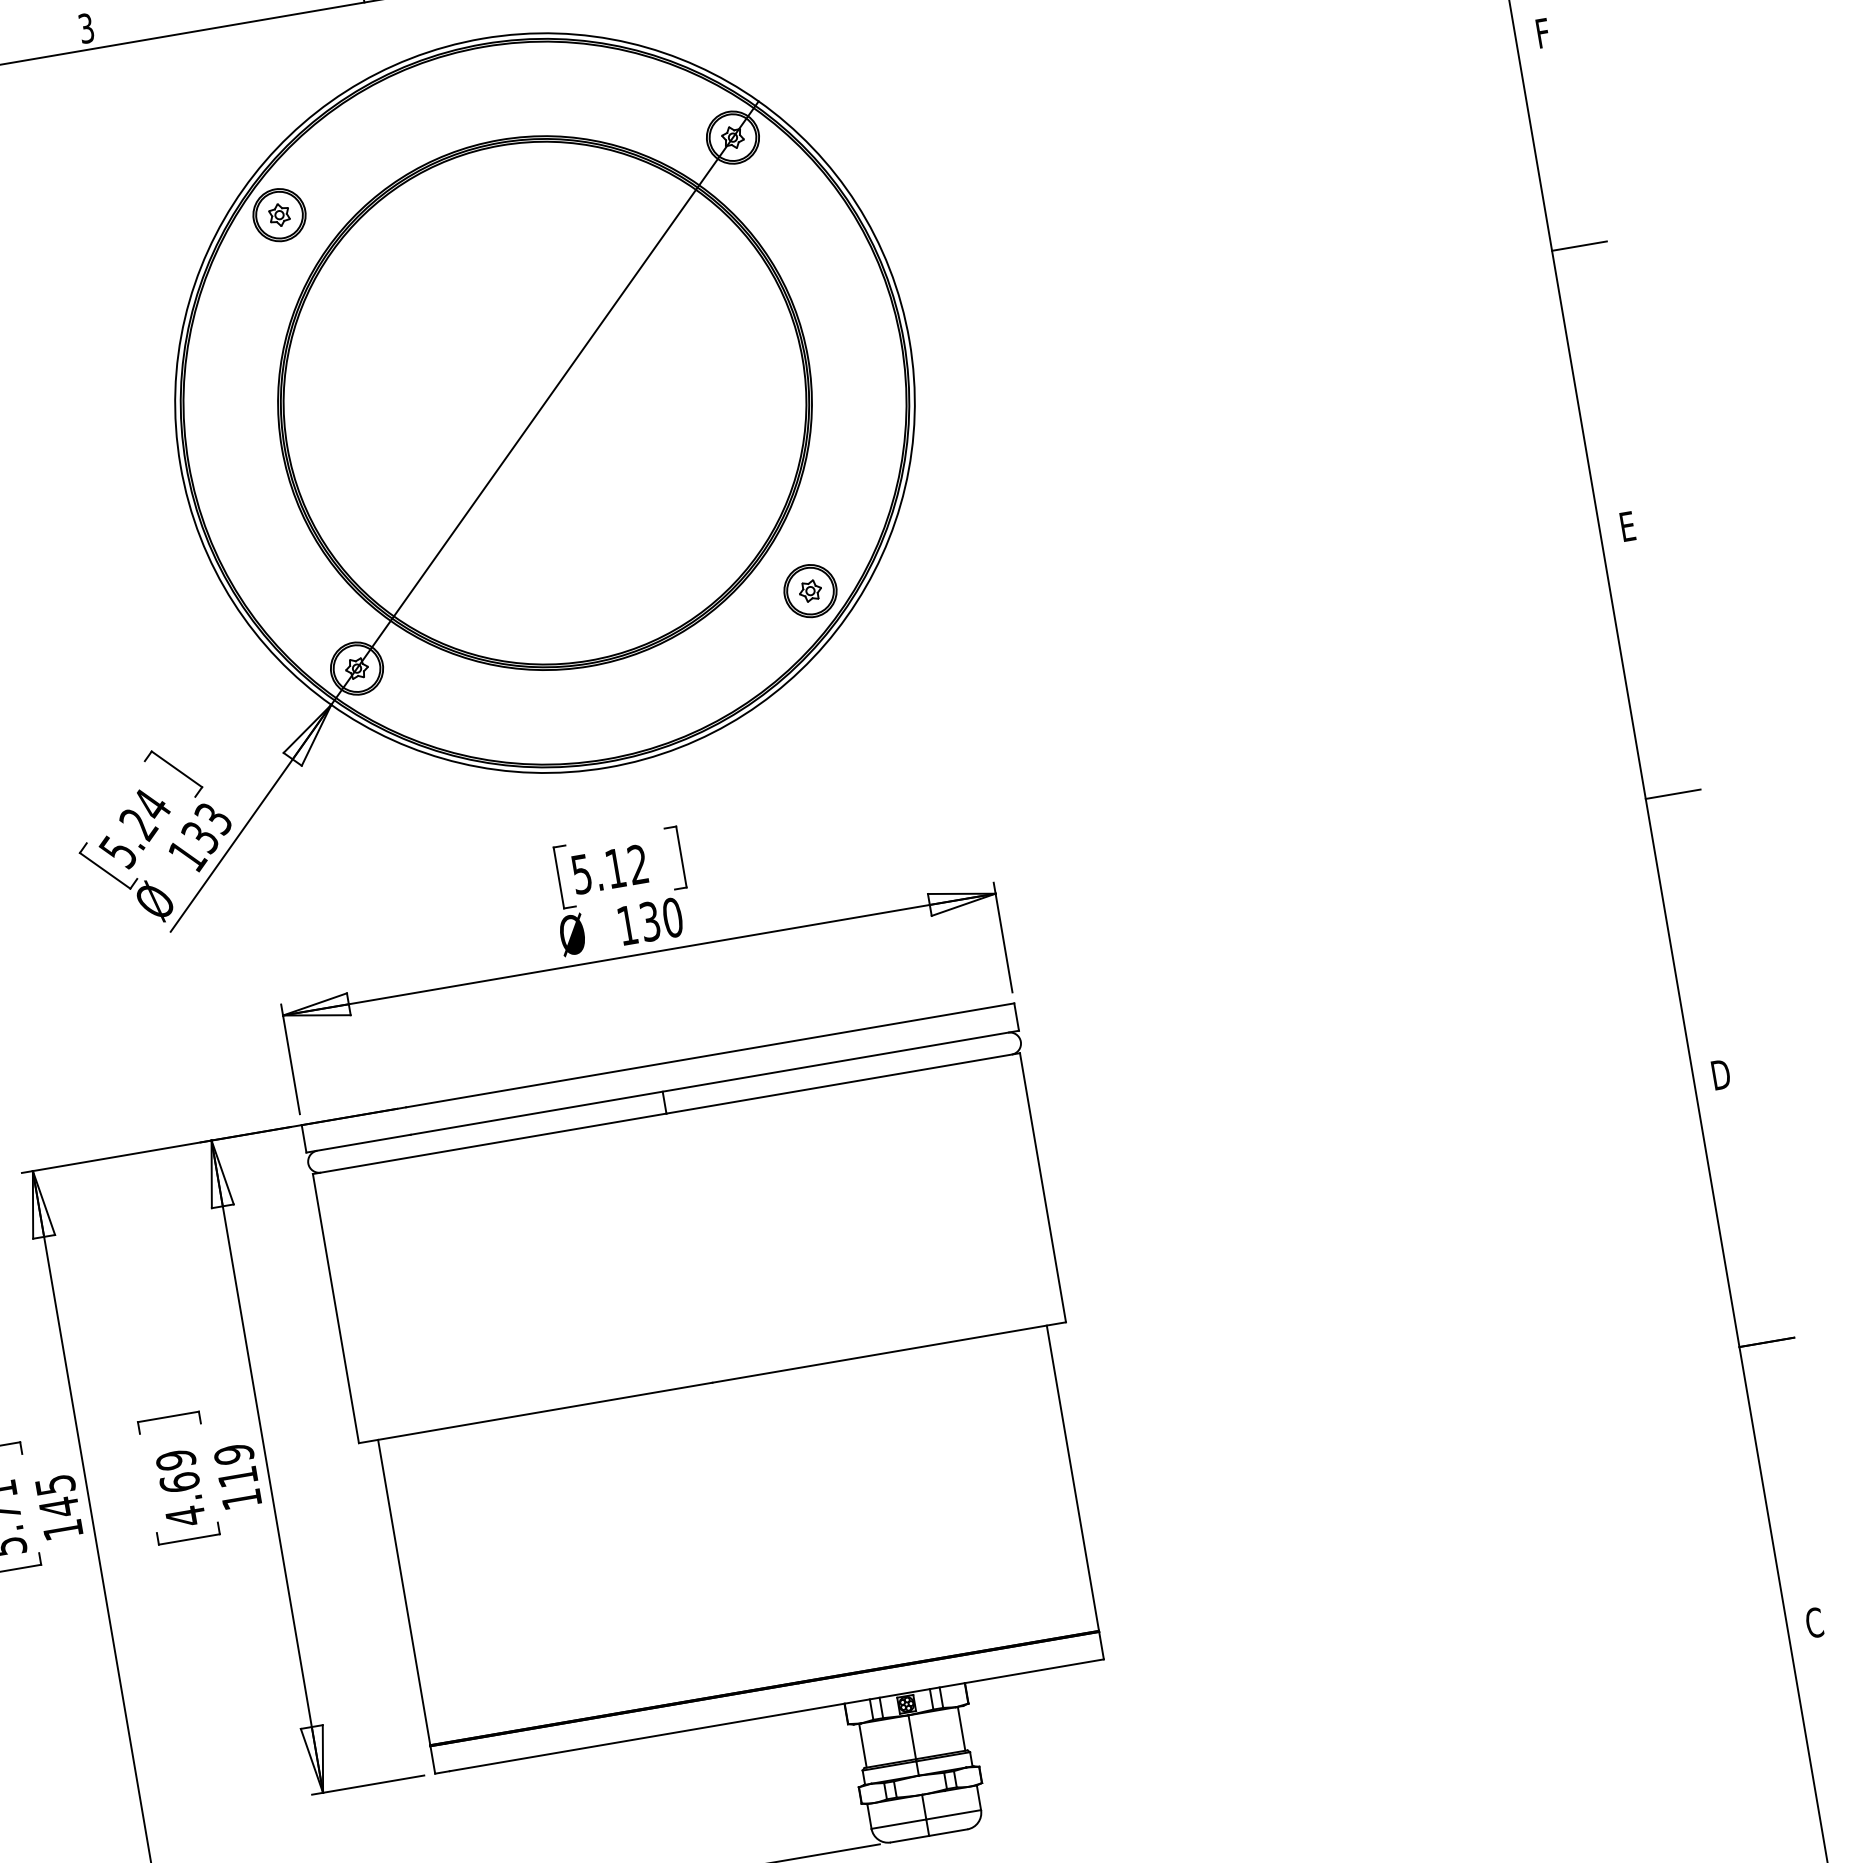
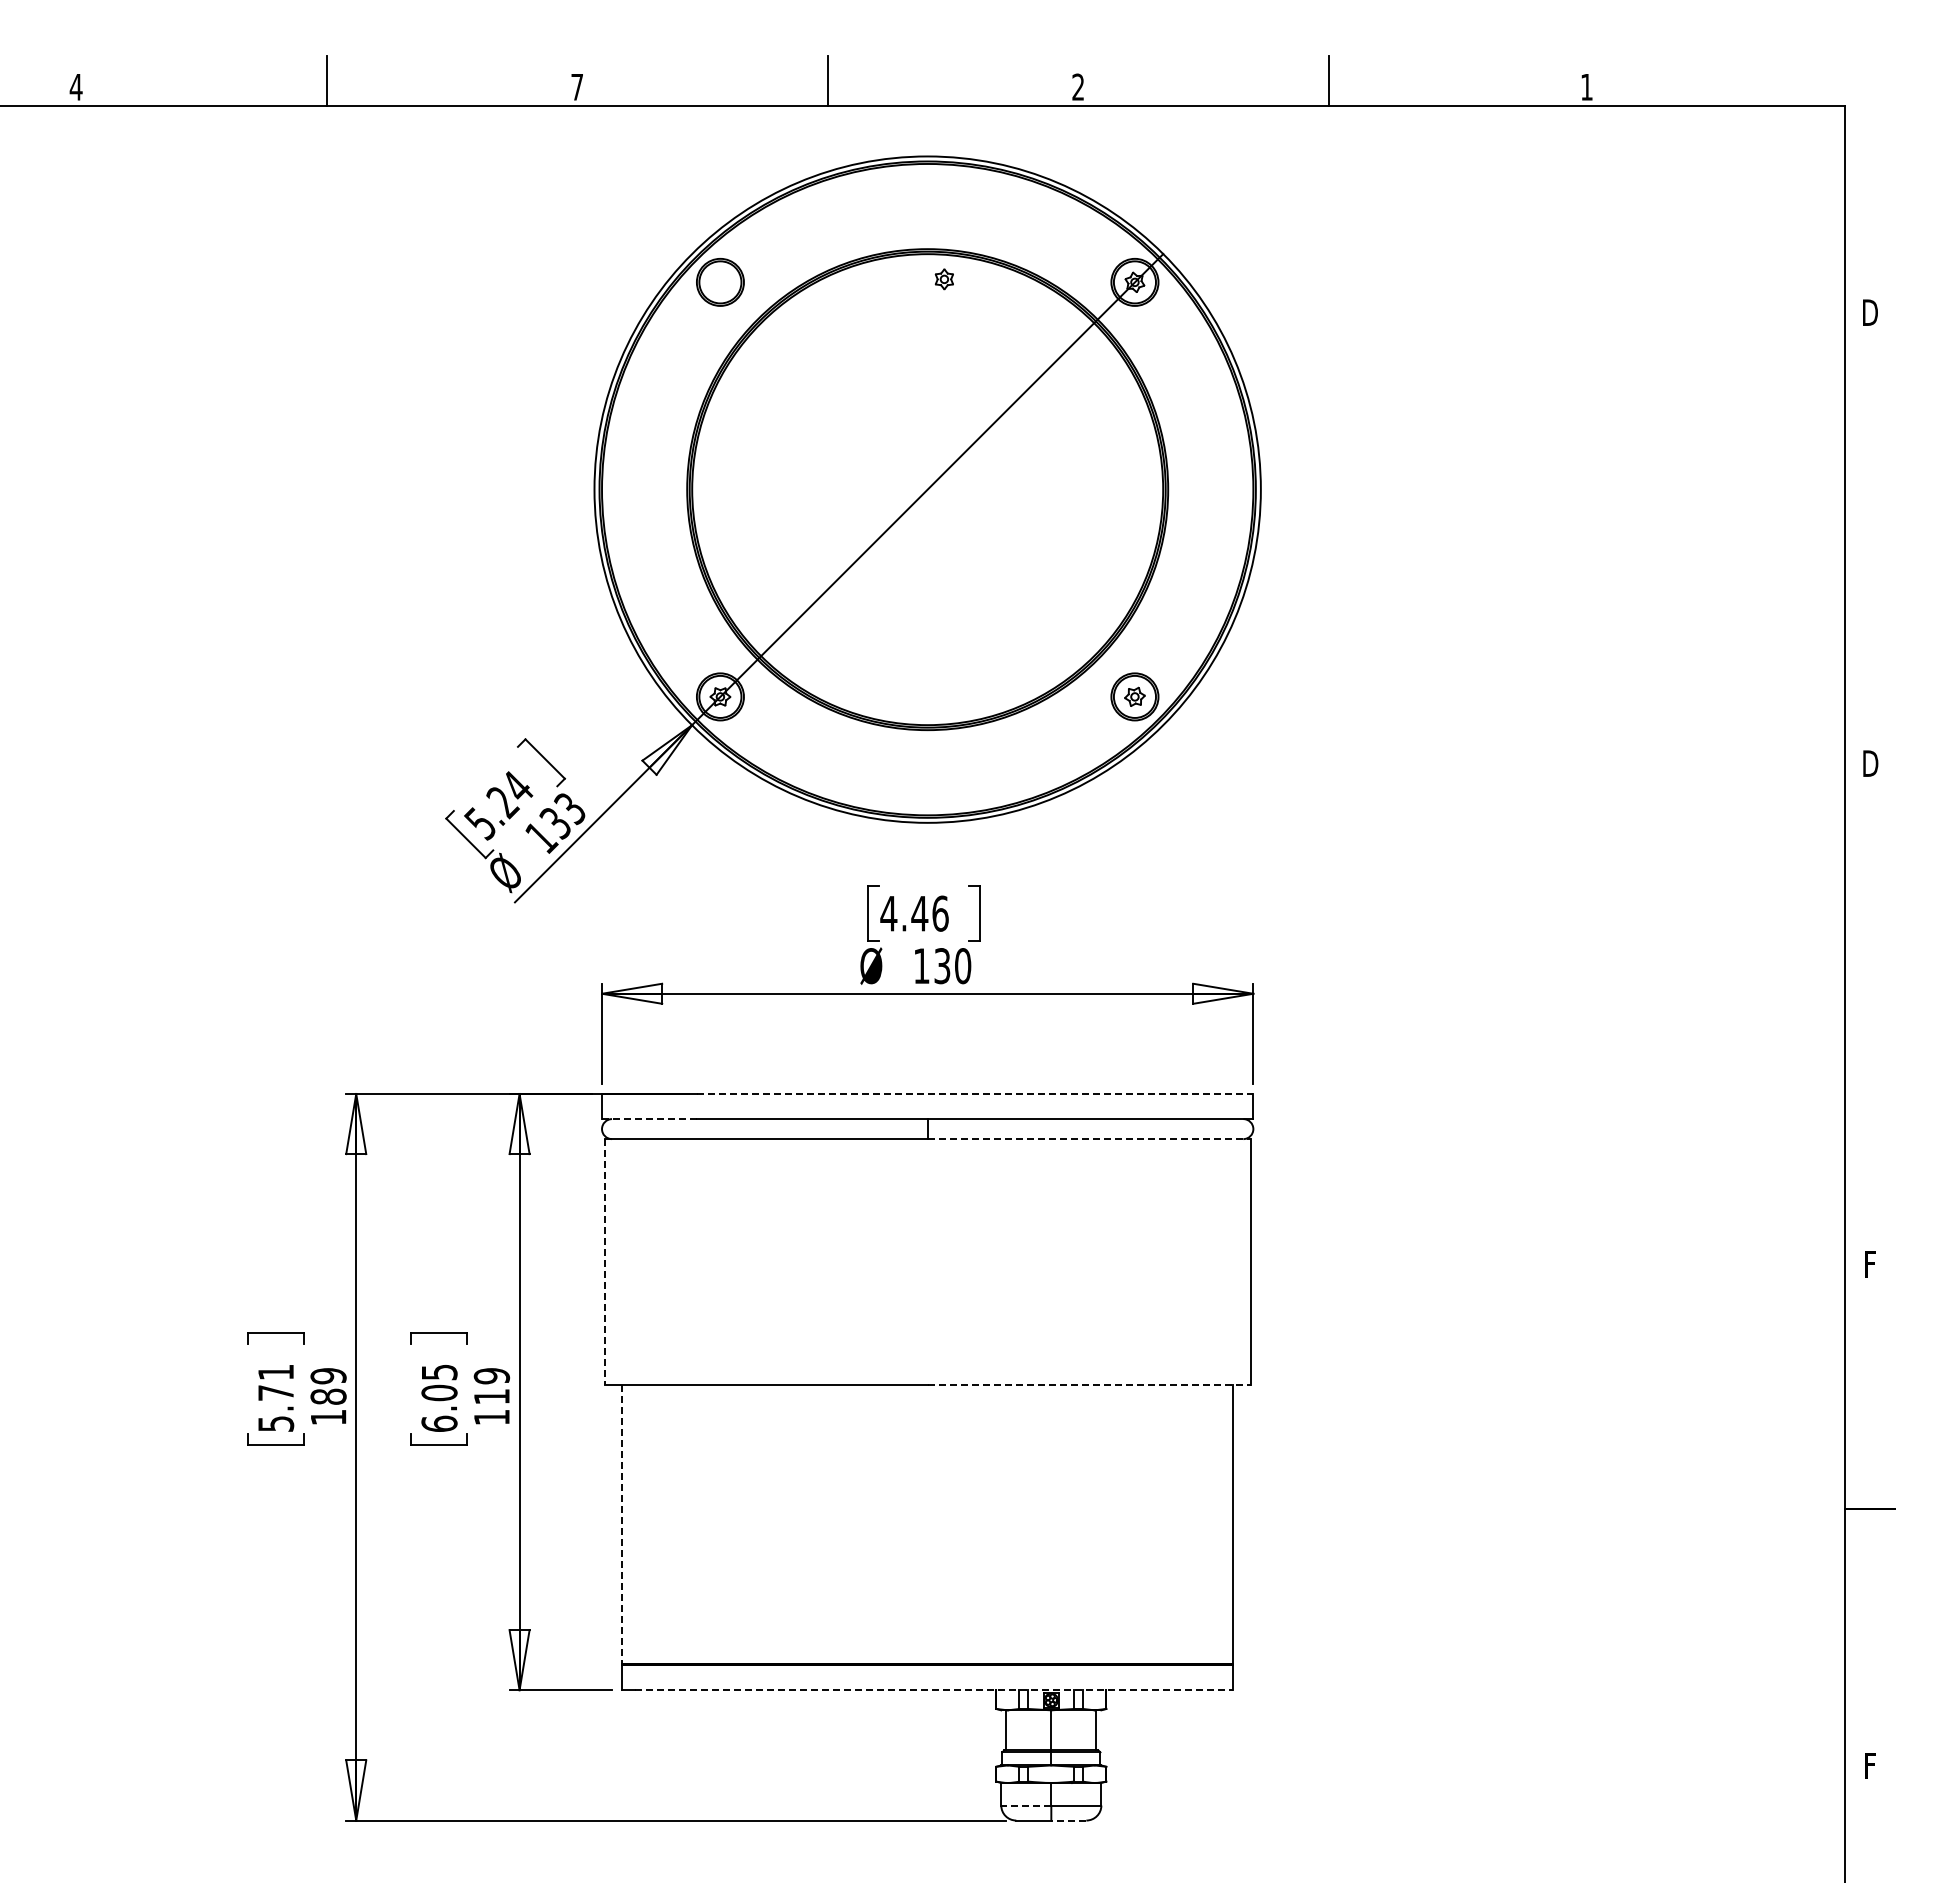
text: (86, 27) -> (577, 86), 3 -> 7
text: (1543, 33) -> (1870, 312), F -> D
part: (278, 215) -> (943, 279), moved
line: (1579, 246) -> (1870, 507), removed
text: (1627, 526) -> (1870, 763), E -> D
line: (1673, 794) -> (1870, 1008), removed
text: (609, 869) -> (914, 913), 5.12 -> 4.46
line: (710, 1055) -> (975, 1094), solid -> dashed
text: (1721, 1074) -> (1870, 1264), D -> F
line: (843, 1083) -> (1089, 1139), solid -> dashed
line: (358, 1144) -> (649, 1119), solid -> dashed
line: (335, 1309) -> (604, 1262), solid -> dashed
line: (889, 1352) -> (1089, 1385), solid -> dashed
text: (180, 1488) -> (439, 1398), 4.69 -> 6.05
text: (57, 1496) -> (328, 1386), 145 -> 189
line: (404, 1592) -> (622, 1524), solid -> dashed
text: (1813, 1622) -> (1869, 1765), C -> F
line: (777, 1715) -> (934, 1690), solid -> dashed
line: (898, 1824) -> (1025, 1805), solid -> dashed
line: (947, 1832) -> (1068, 1820), solid -> dashed

